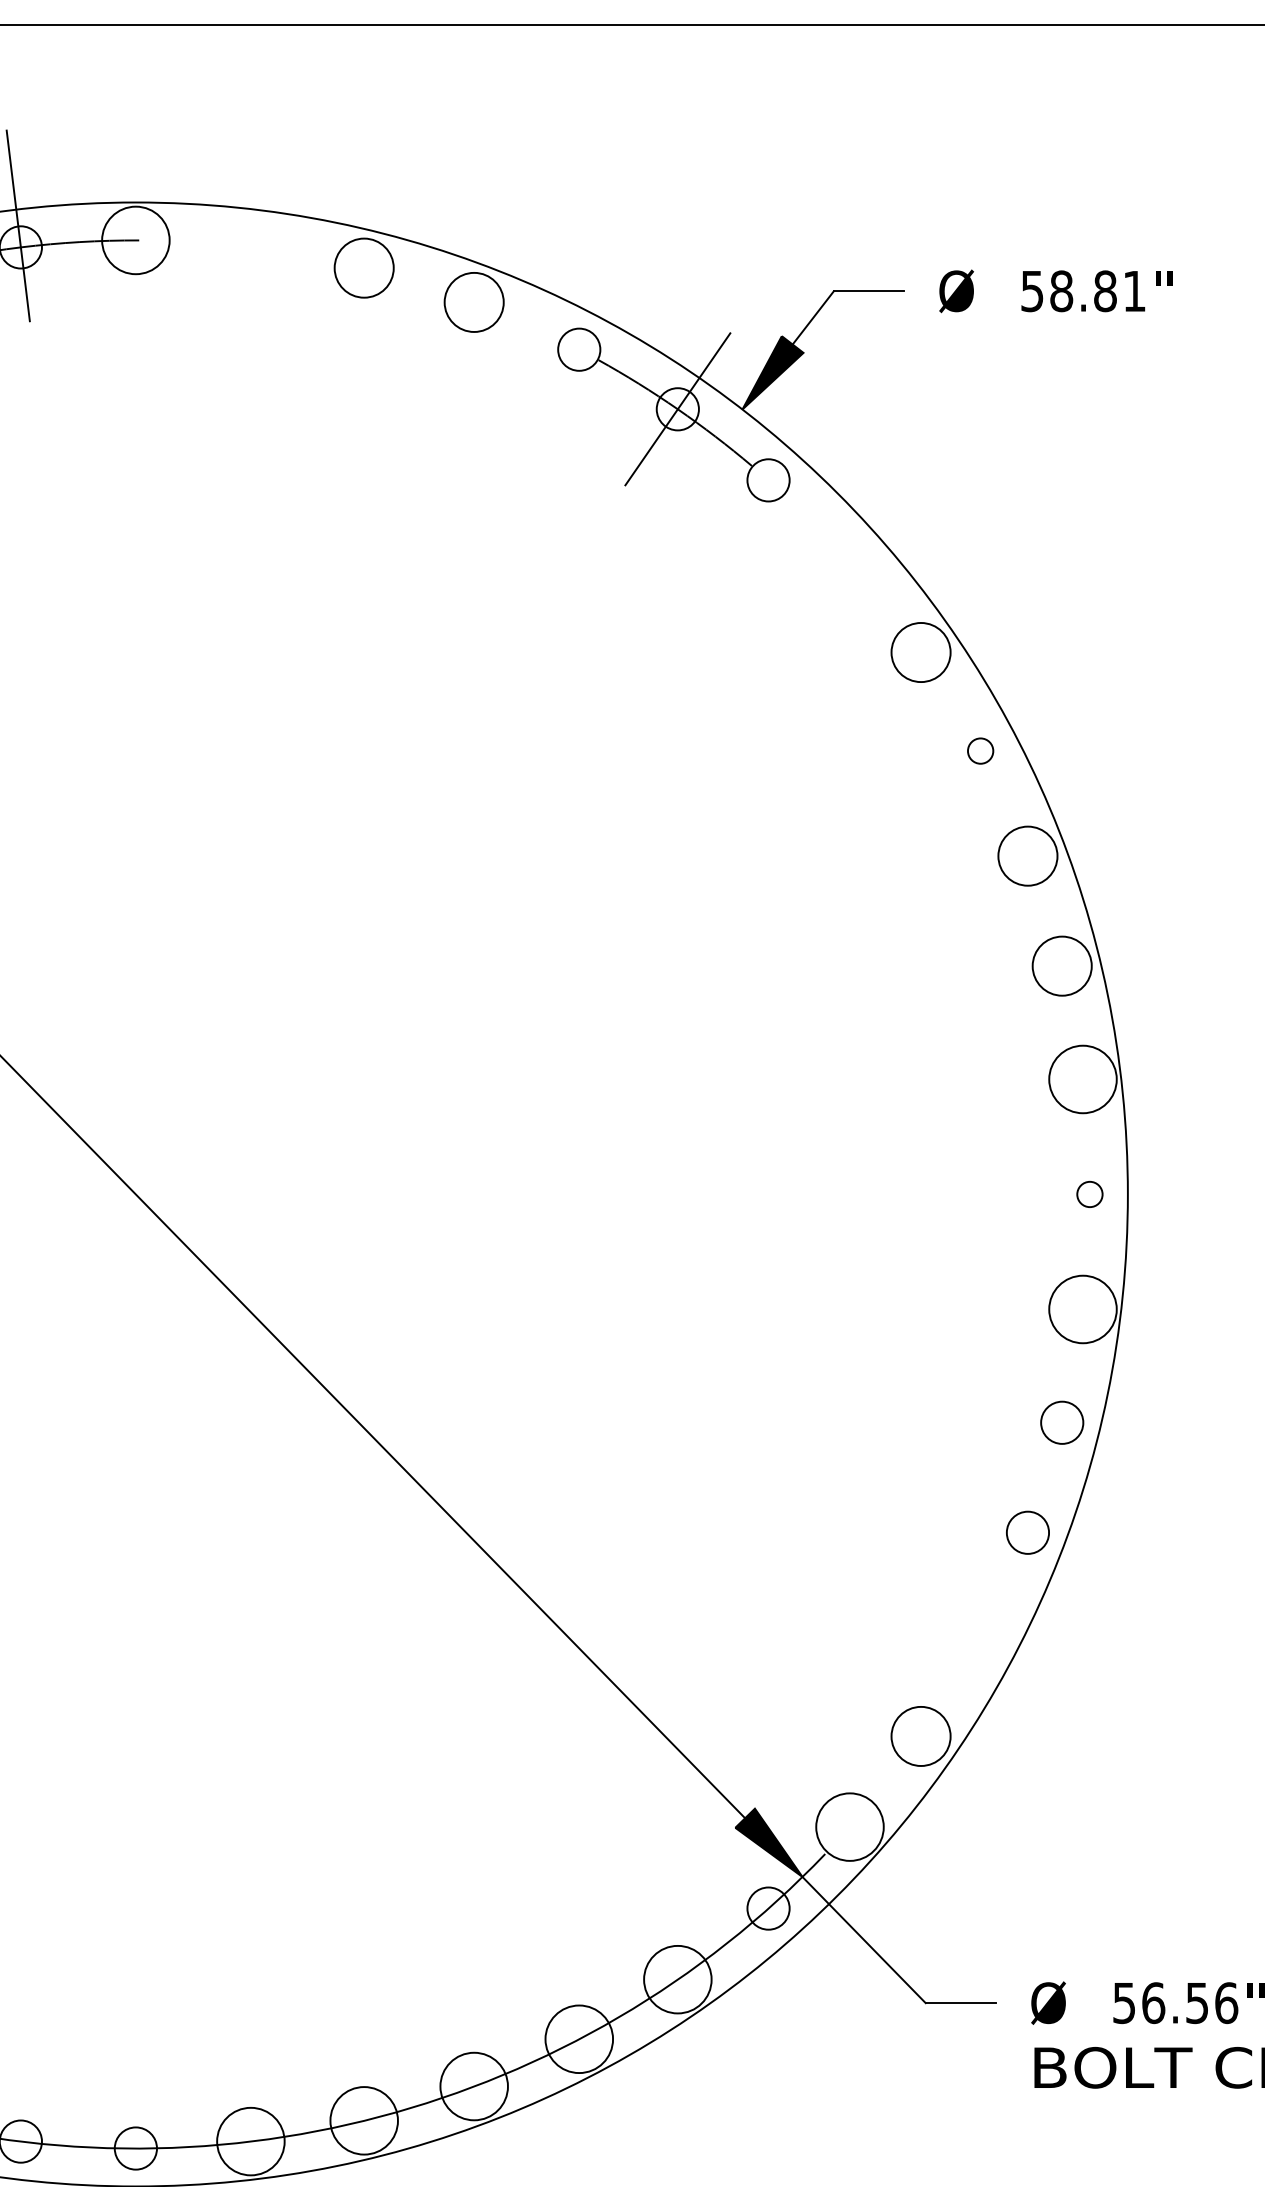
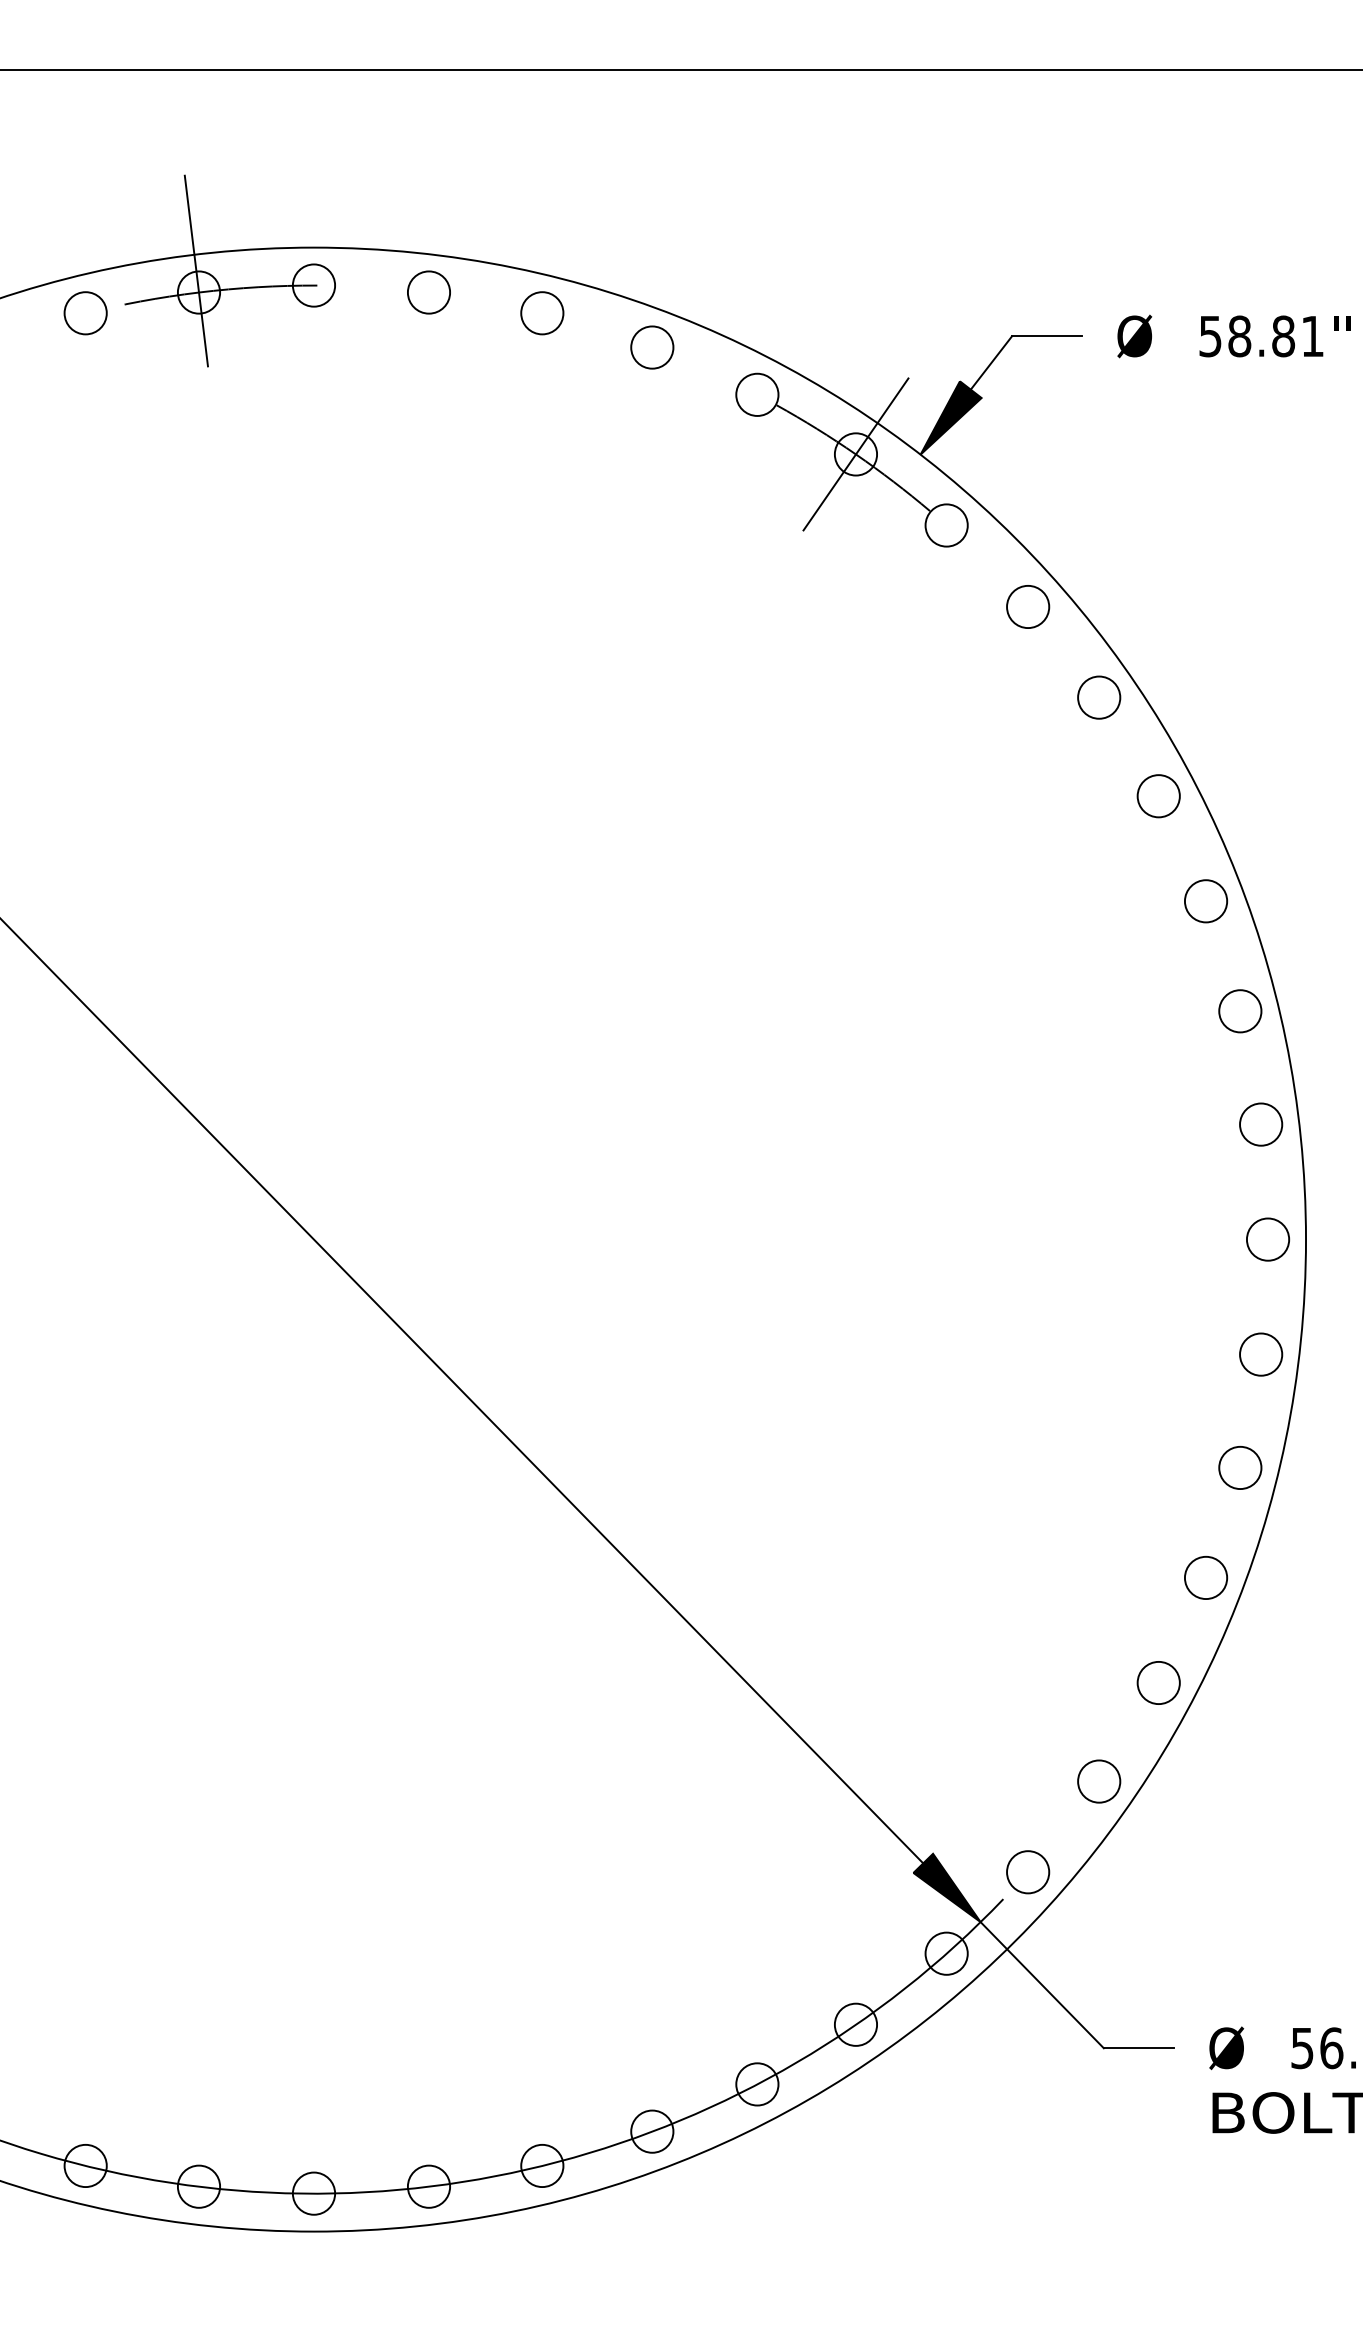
circle: (135, 240) -> (313, 285), size x0.62
circle: (250, 247) -> (428, 292), added
circle: (364, 268) -> (542, 313), size x0.71
circle: (474, 302) -> (652, 347), size x0.71
circle: (850, 561) -> (1028, 606), added
circle: (921, 652) -> (1099, 697), size x0.71
circle: (980, 751) -> (1158, 796), size x1.67
circle: (1027, 856) -> (1205, 901), size x0.71
circle: (1062, 966) -> (1240, 1011), size x0.71
circle: (1083, 1079) -> (1261, 1124), size x0.62
circle: (1089, 1194) -> (1267, 1239), size x1.67
circle: (1083, 1309) -> (1261, 1354), size x0.62
circle: (980, 1637) -> (1158, 1682), added
circle: (921, 1736) -> (1099, 1781), size x0.71
circle: (850, 1827) -> (1028, 1872), size x0.62
circle: (677, 1979) -> (855, 2024), size x0.62
circle: (579, 2039) -> (757, 2084), size x0.62
circle: (474, 2086) -> (652, 2131), size x0.62
circle: (364, 2120) -> (542, 2165), size x0.62
circle: (250, 2141) -> (428, 2186), size x0.62

